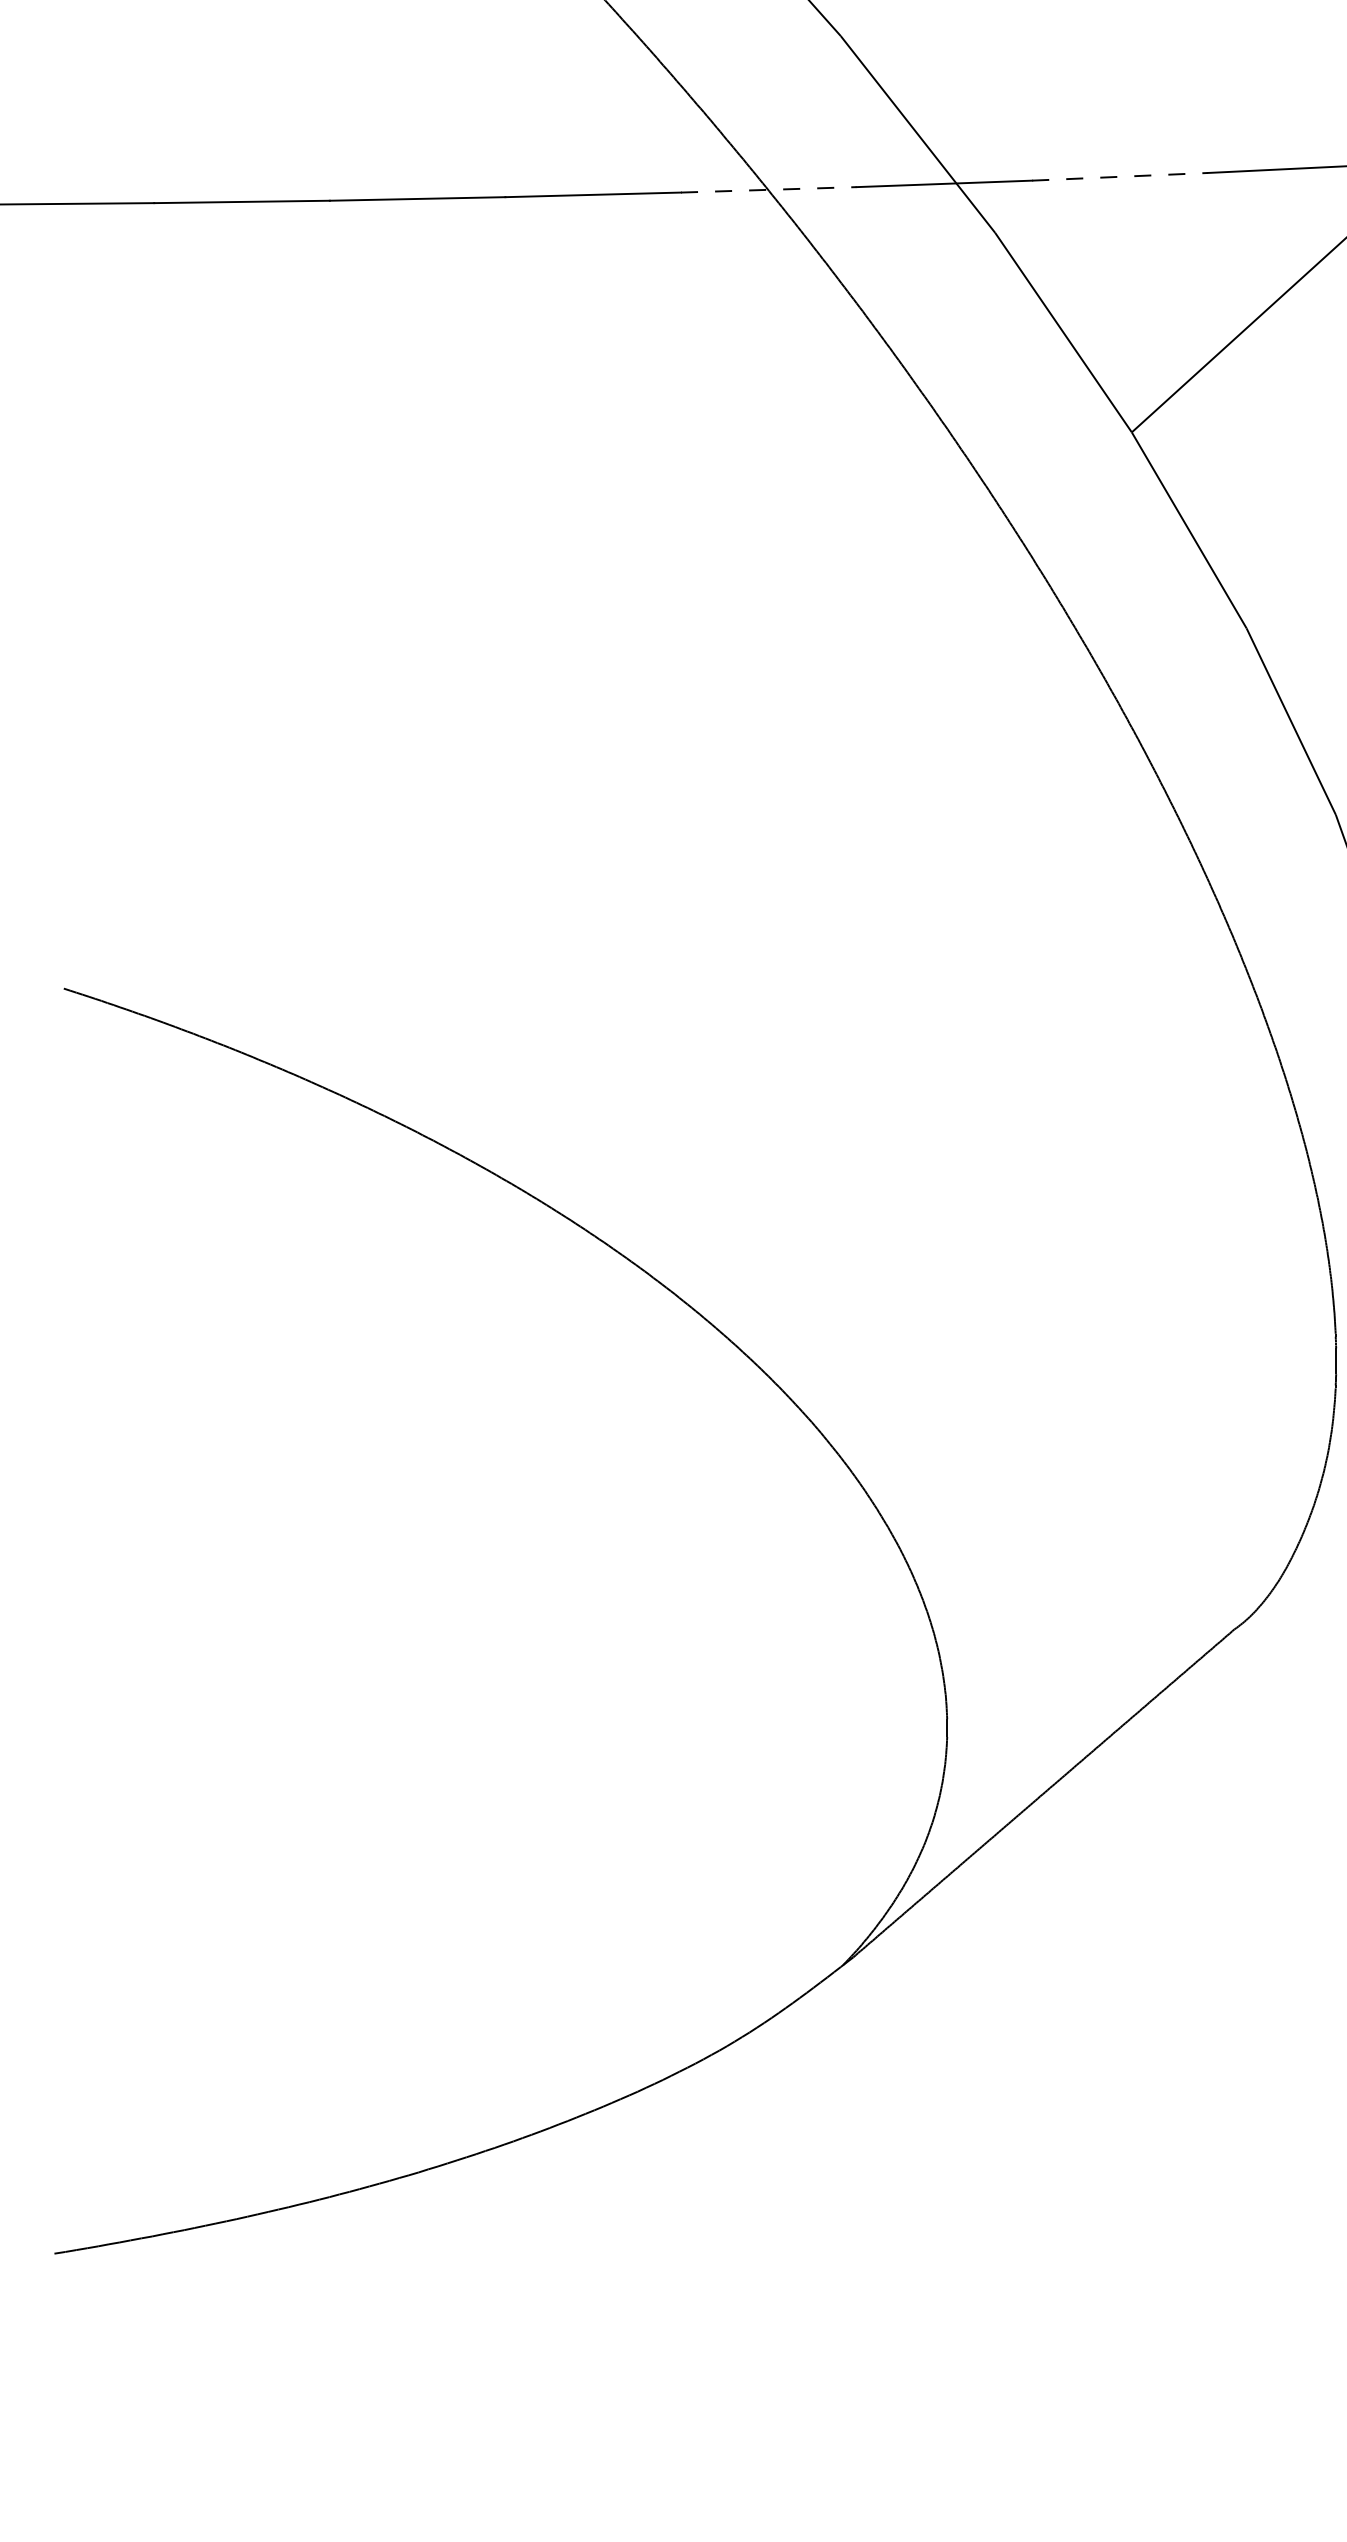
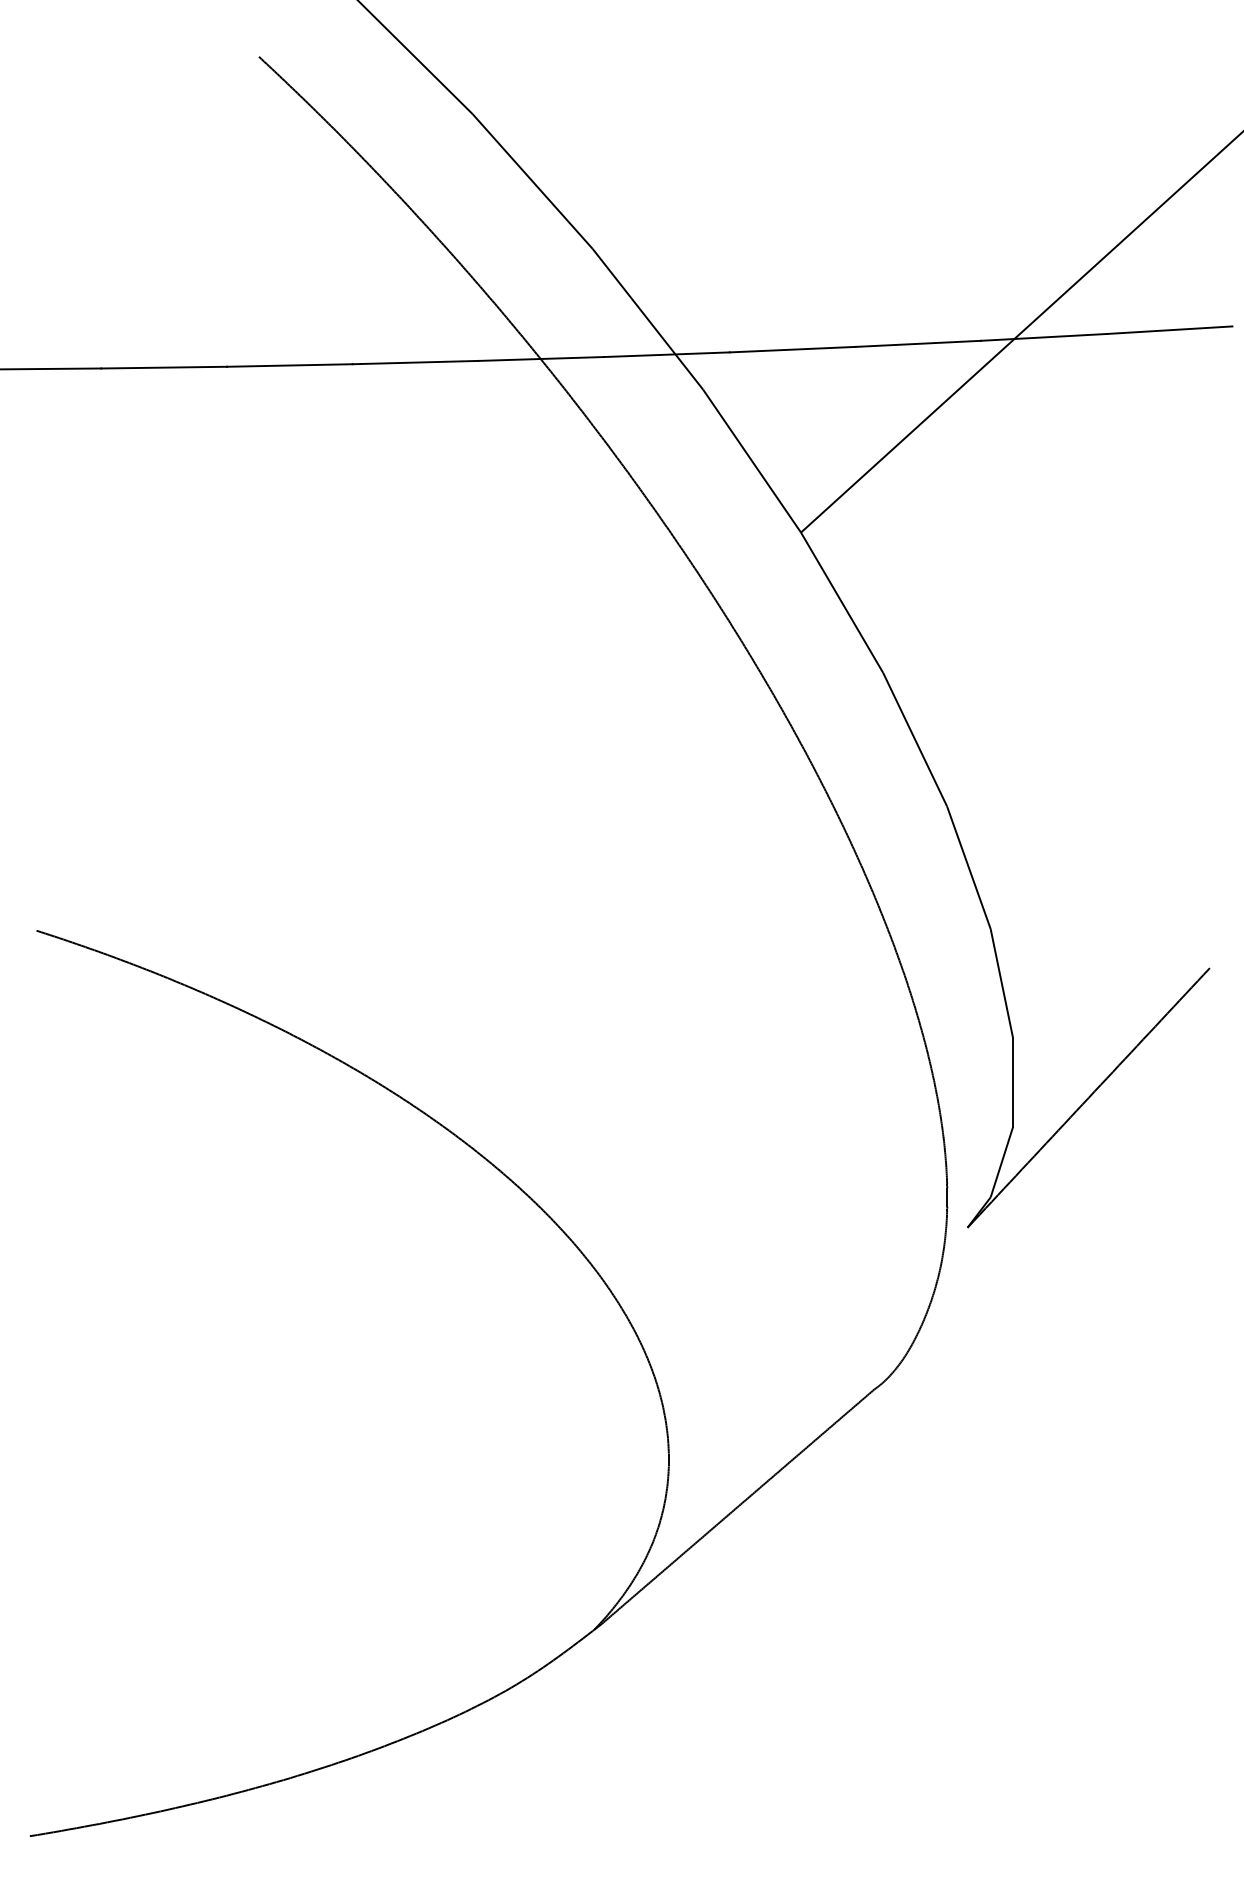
line: (1119, 176) -> (792, 349), dashed -> solid
line: (769, 189) -> (541, 358), dashed -> solid

